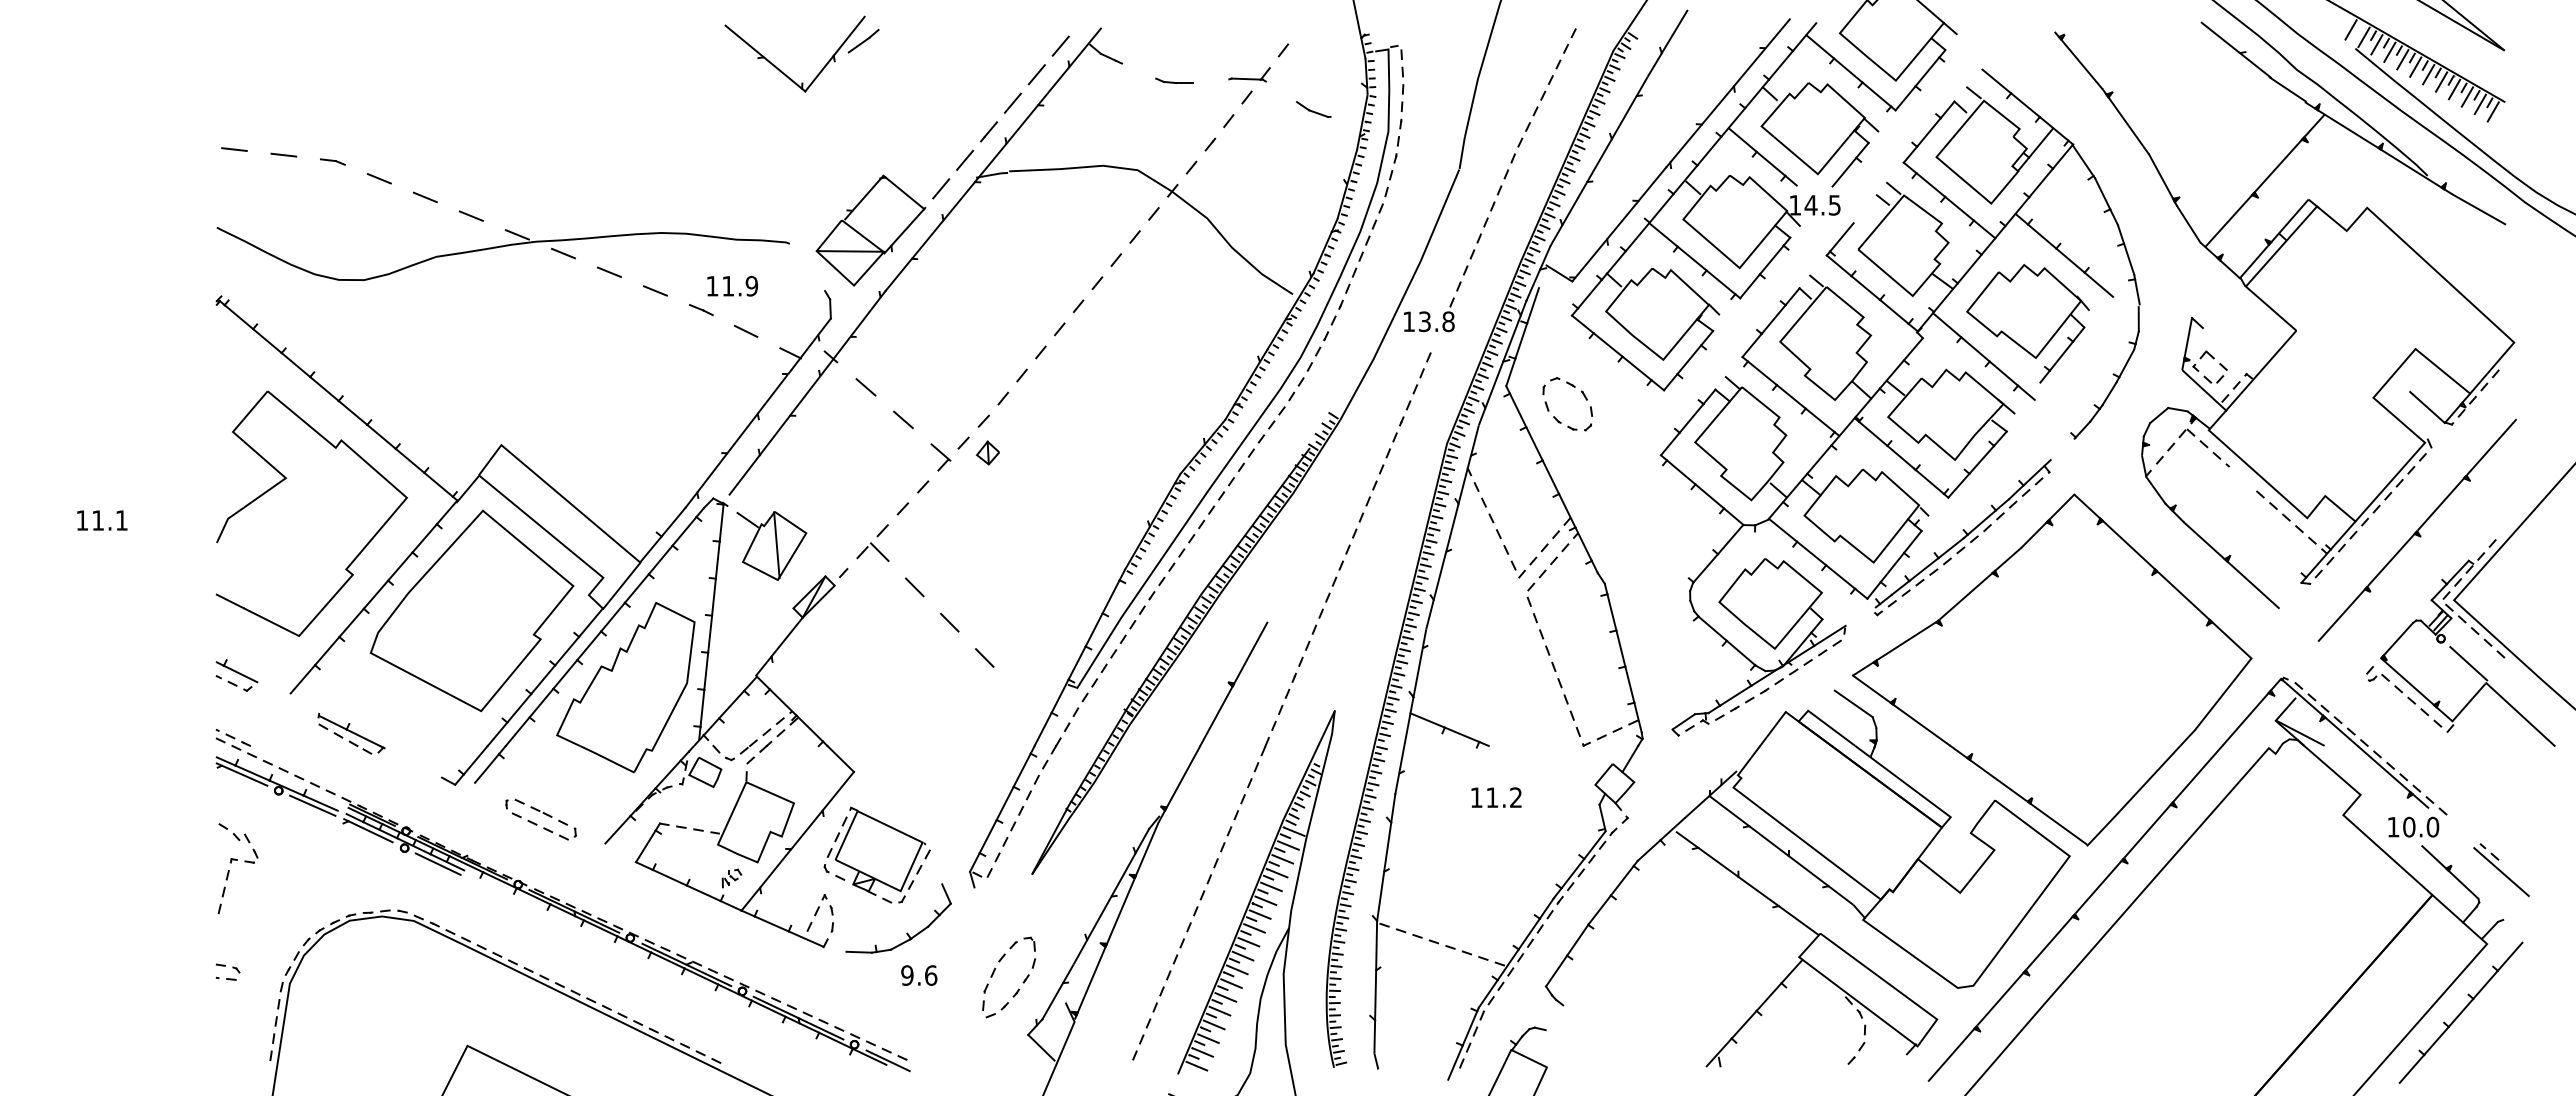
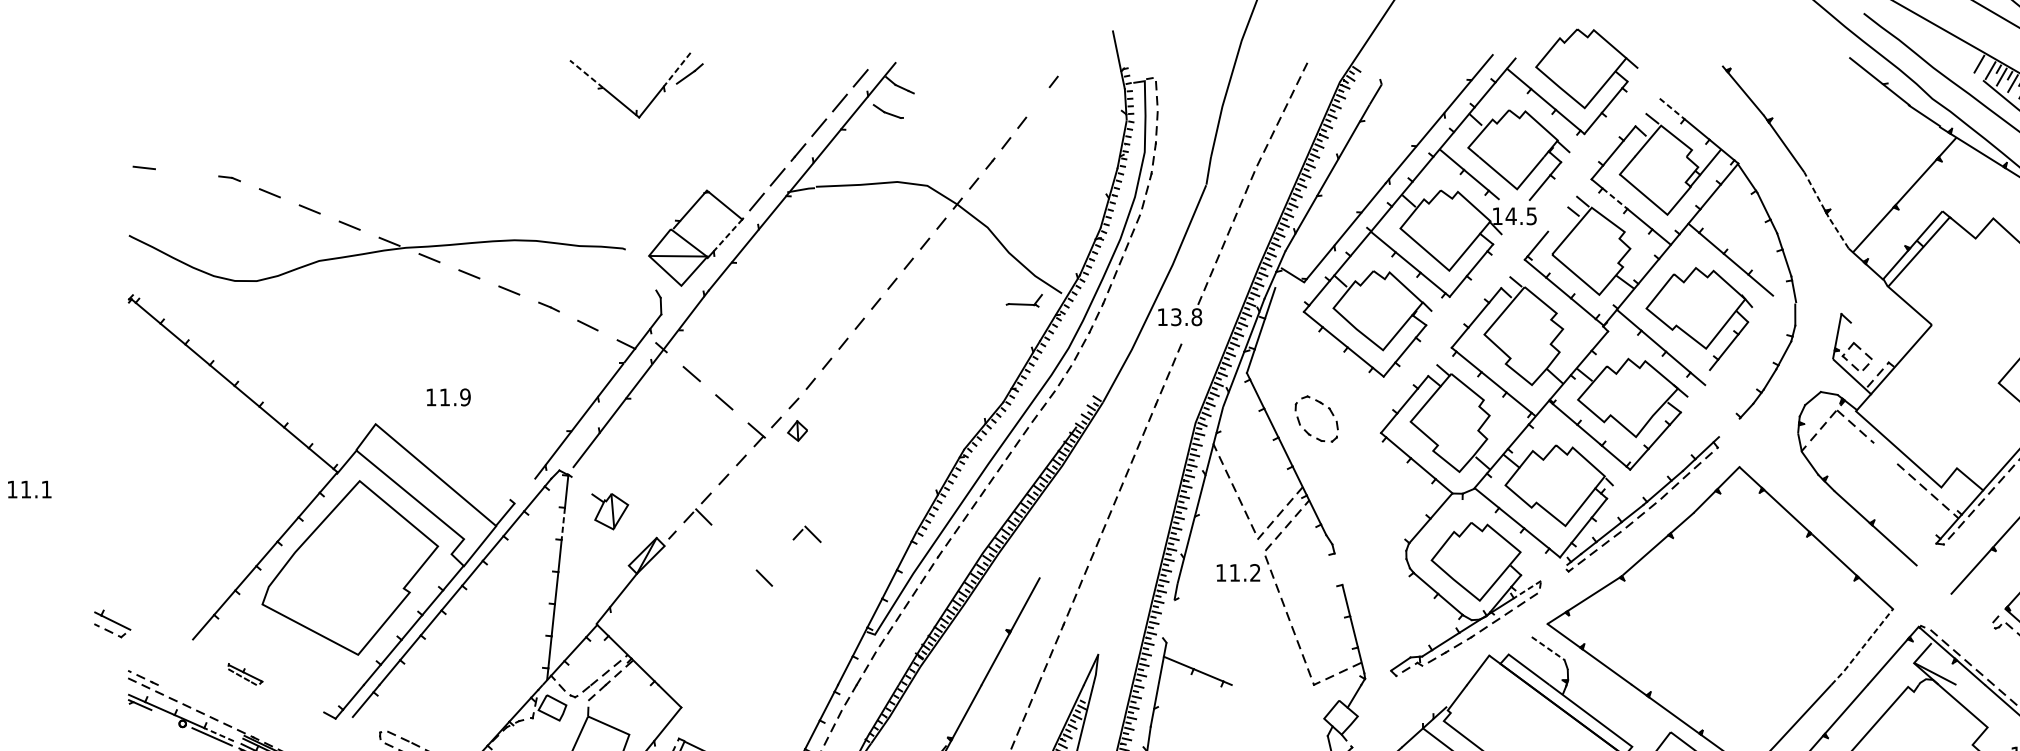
line: (1674, 31) -> (1392, 65), removed
line: (849, 36) -> (677, 69), solid -> dashed
line: (744, 41) -> (586, 74), solid -> dashed
part: (1249, 74) -> (1024, 300), moved
part: (1174, 80) -> (959, 108), removed
line: (1996, 81) -> (1671, 108), solid -> dashed
part: (1313, 109) -> (888, 111), moved
line: (283, 154) -> (186, 172), removed
line: (2160, 176) -> (1814, 191), solid -> dashed
line: (1930, 185) -> (1614, 199), solid -> dashed
line: (2188, 224) -> (1838, 232), solid -> dashed
line: (908, 226) -> (728, 234), solid -> dashed
text: (732, 285) -> (448, 396), moved
part: (1554, 416) -> (1305, 429), moved
part: (287, 478) -> (190, 453), removed
line: (673, 521) -> (524, 490), removed
part: (771, 545) -> (609, 511), size x0.6
line: (717, 560) -> (563, 524), solid -> dashed
part: (998, 572) -> (806, 534), added
line: (914, 587) -> (733, 547), removed
line: (1611, 612) -> (1338, 569), removed
line: (1829, 635) -> (1527, 589), solid -> dashed
line: (984, 657) -> (794, 608), removed
line: (1417, 672) -> (1169, 621), removed
part: (236, 675) -> (112, 623), moved
part: (625, 687) -> (483, 634), removed
line: (2216, 702) -> (1862, 647), solid -> dashed
line: (1854, 704) -> (1548, 649), solid -> dashed
part: (351, 733) -> (245, 674), size x0.6
line: (255, 780) -> (162, 714), removed
text: (1496, 797) -> (1238, 572), moved
line: (320, 803) -> (218, 734), solid -> dashed

